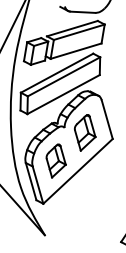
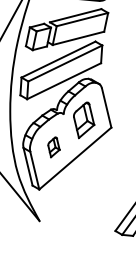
part: (55, 161) -> (53, 147), size x0.6

